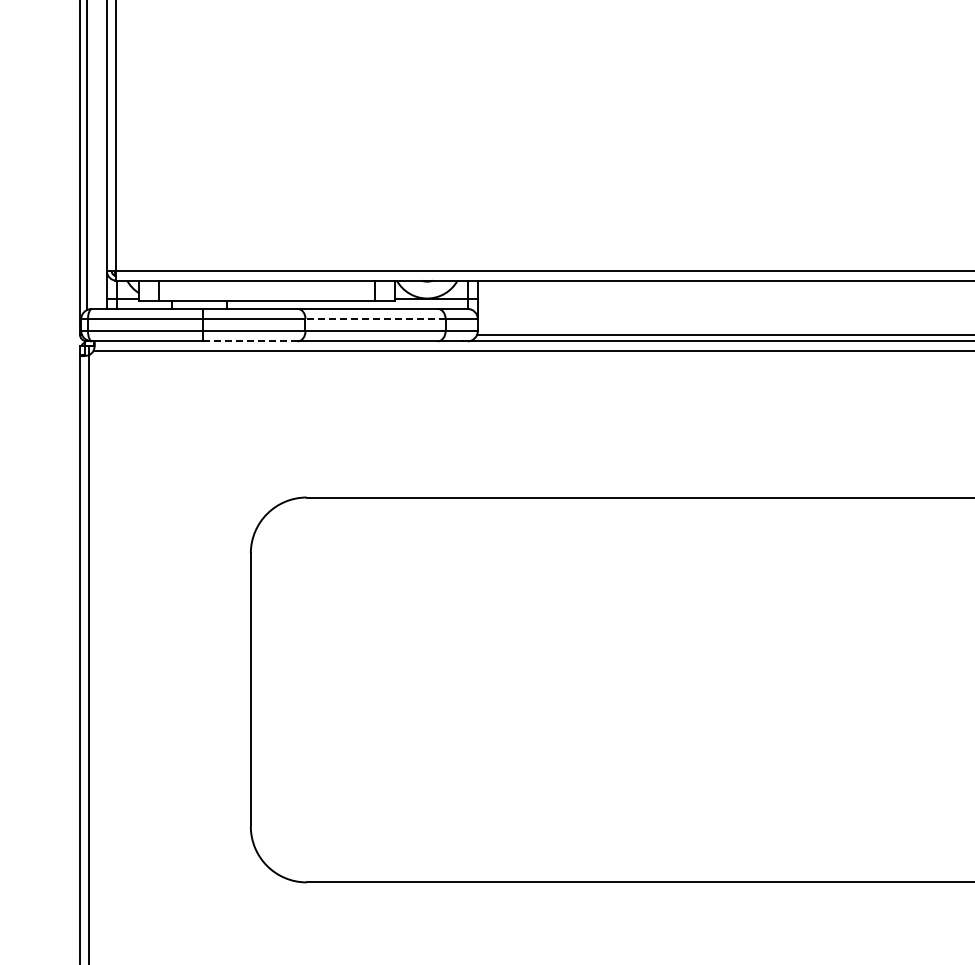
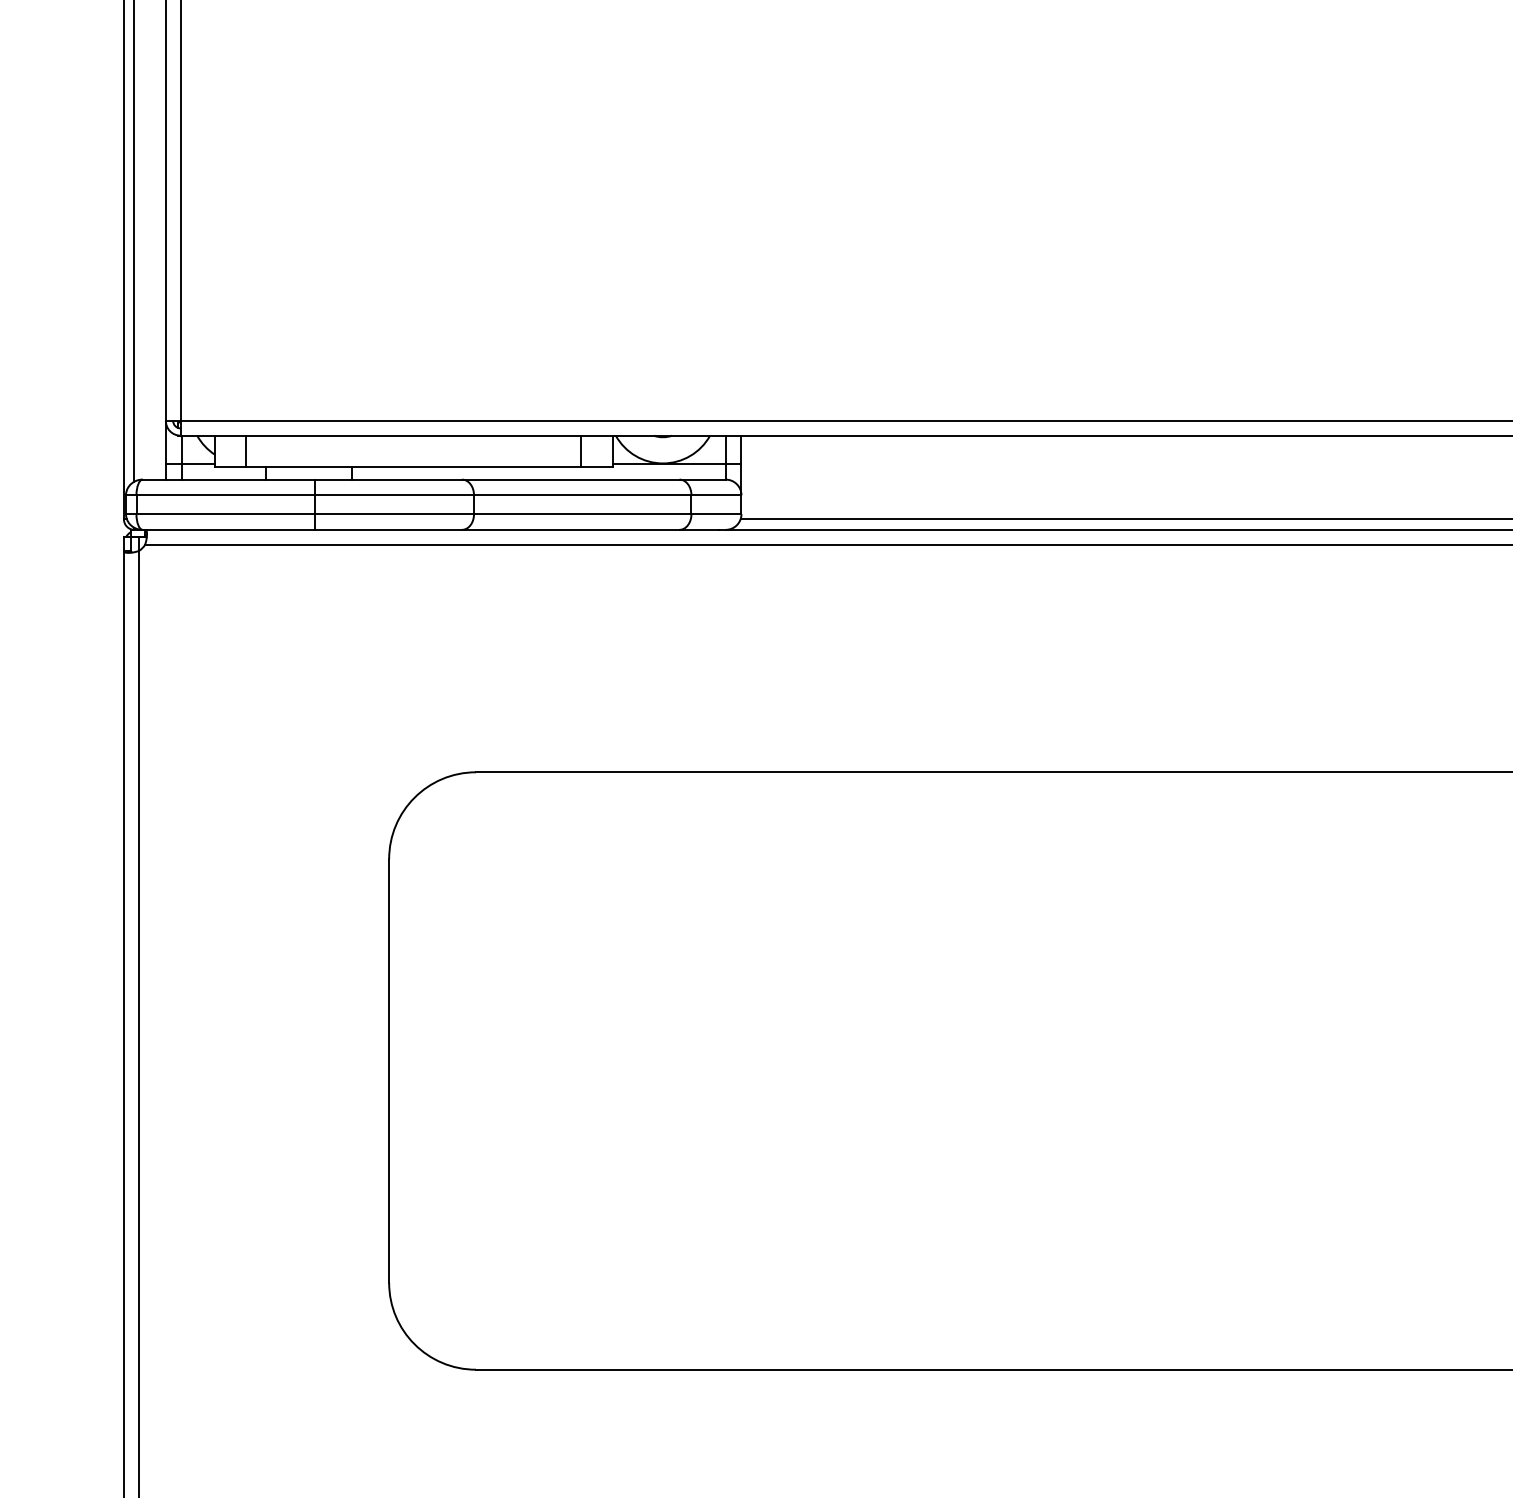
line: (375, 319) -> (582, 496), dashed -> solid
line: (250, 341) -> (388, 530), dashed -> solid

